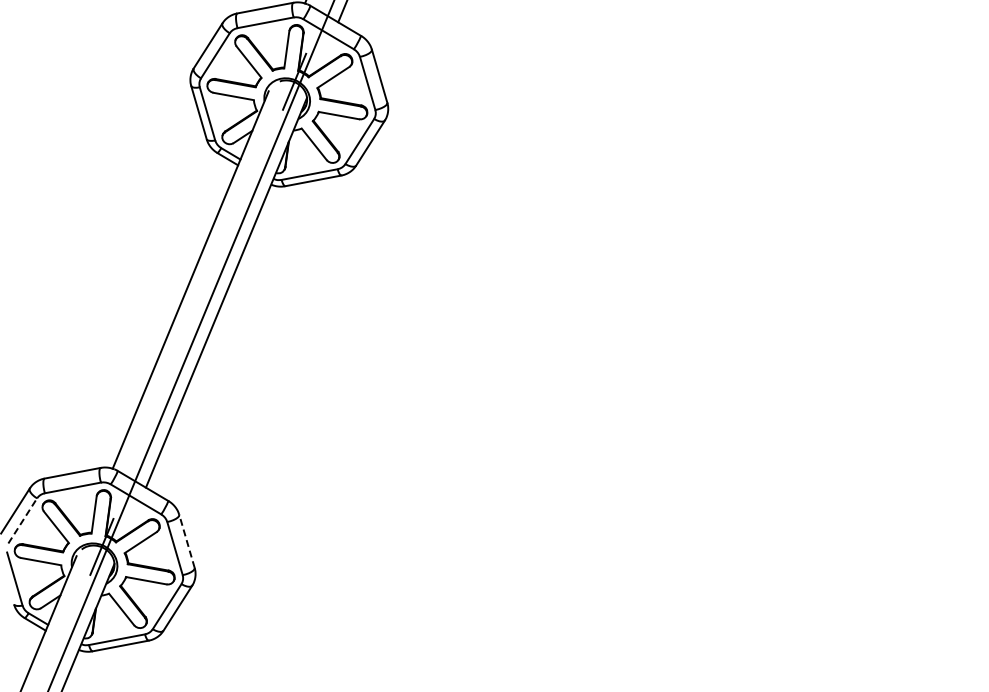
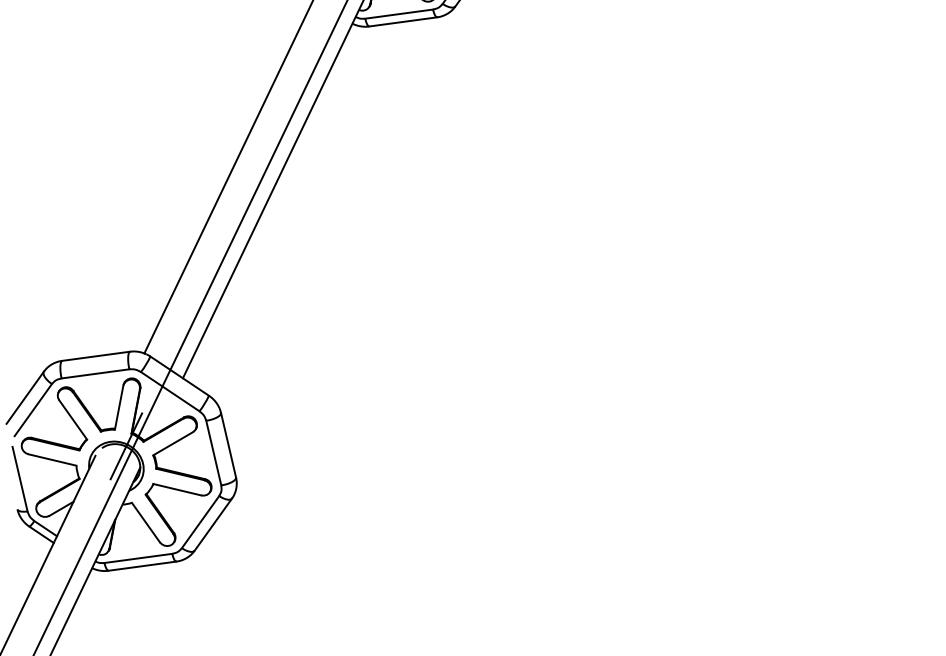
line: (22, 520) -> (33, 409), dashed -> solid
line: (187, 541) -> (229, 445), dashed -> solid

